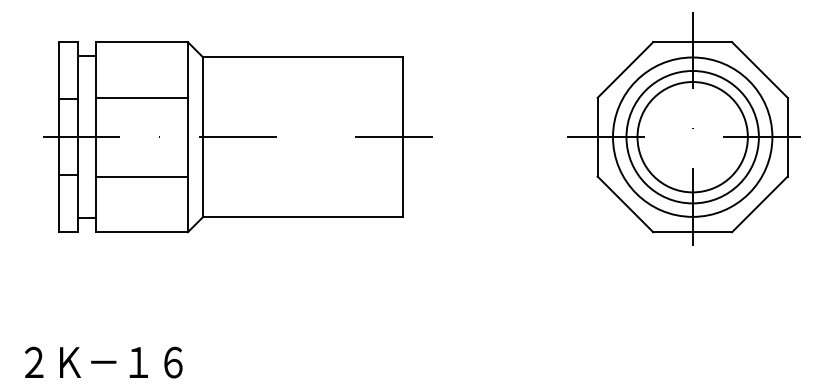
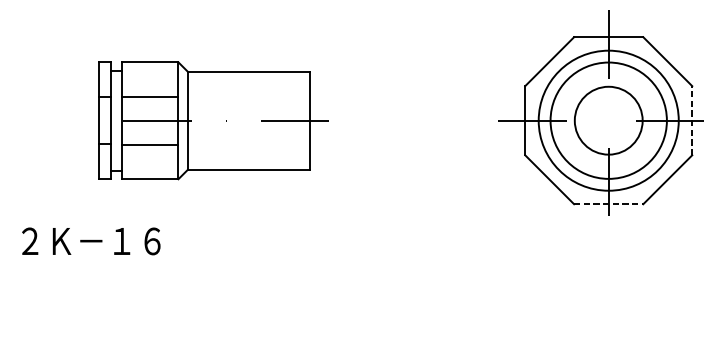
line: (787, 136) -> (692, 120), solid -> dashed
part: (237, 137) -> (208, 120), size x0.7
circle: (692, 137) -> (608, 120), size x0.7
line: (693, 232) -> (609, 204), solid -> dashed
text: (103, 362) -> (91, 241), moved

